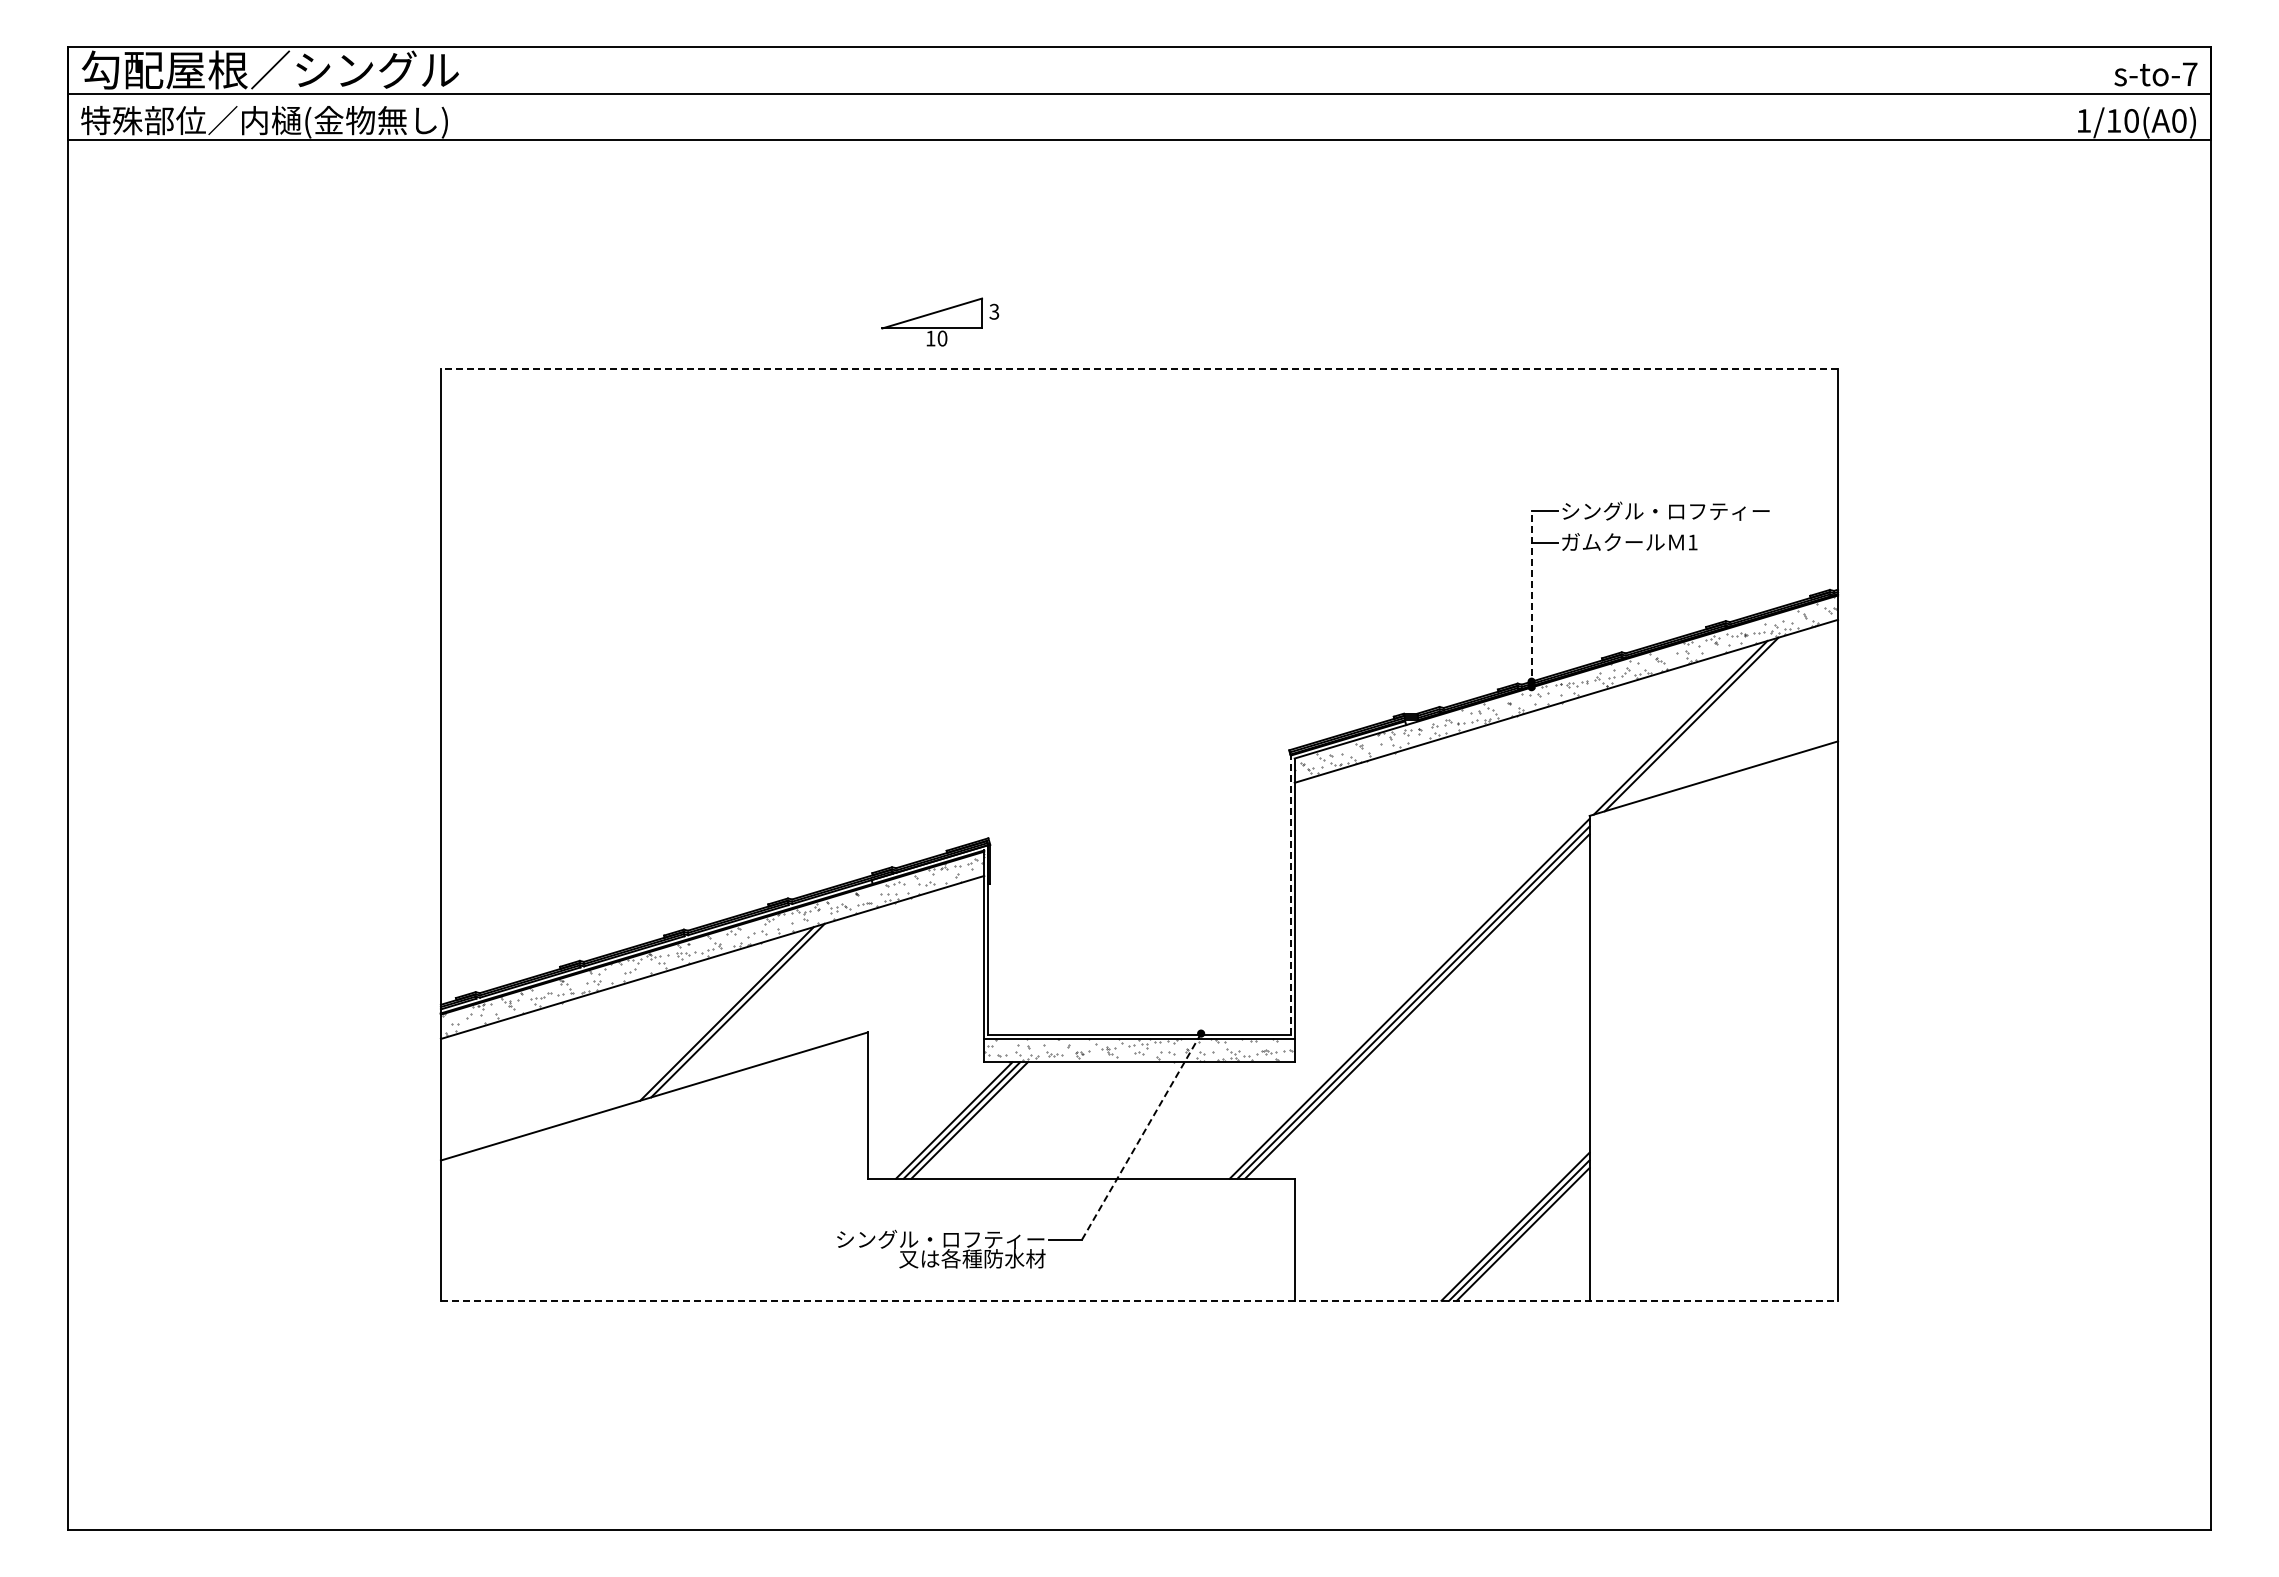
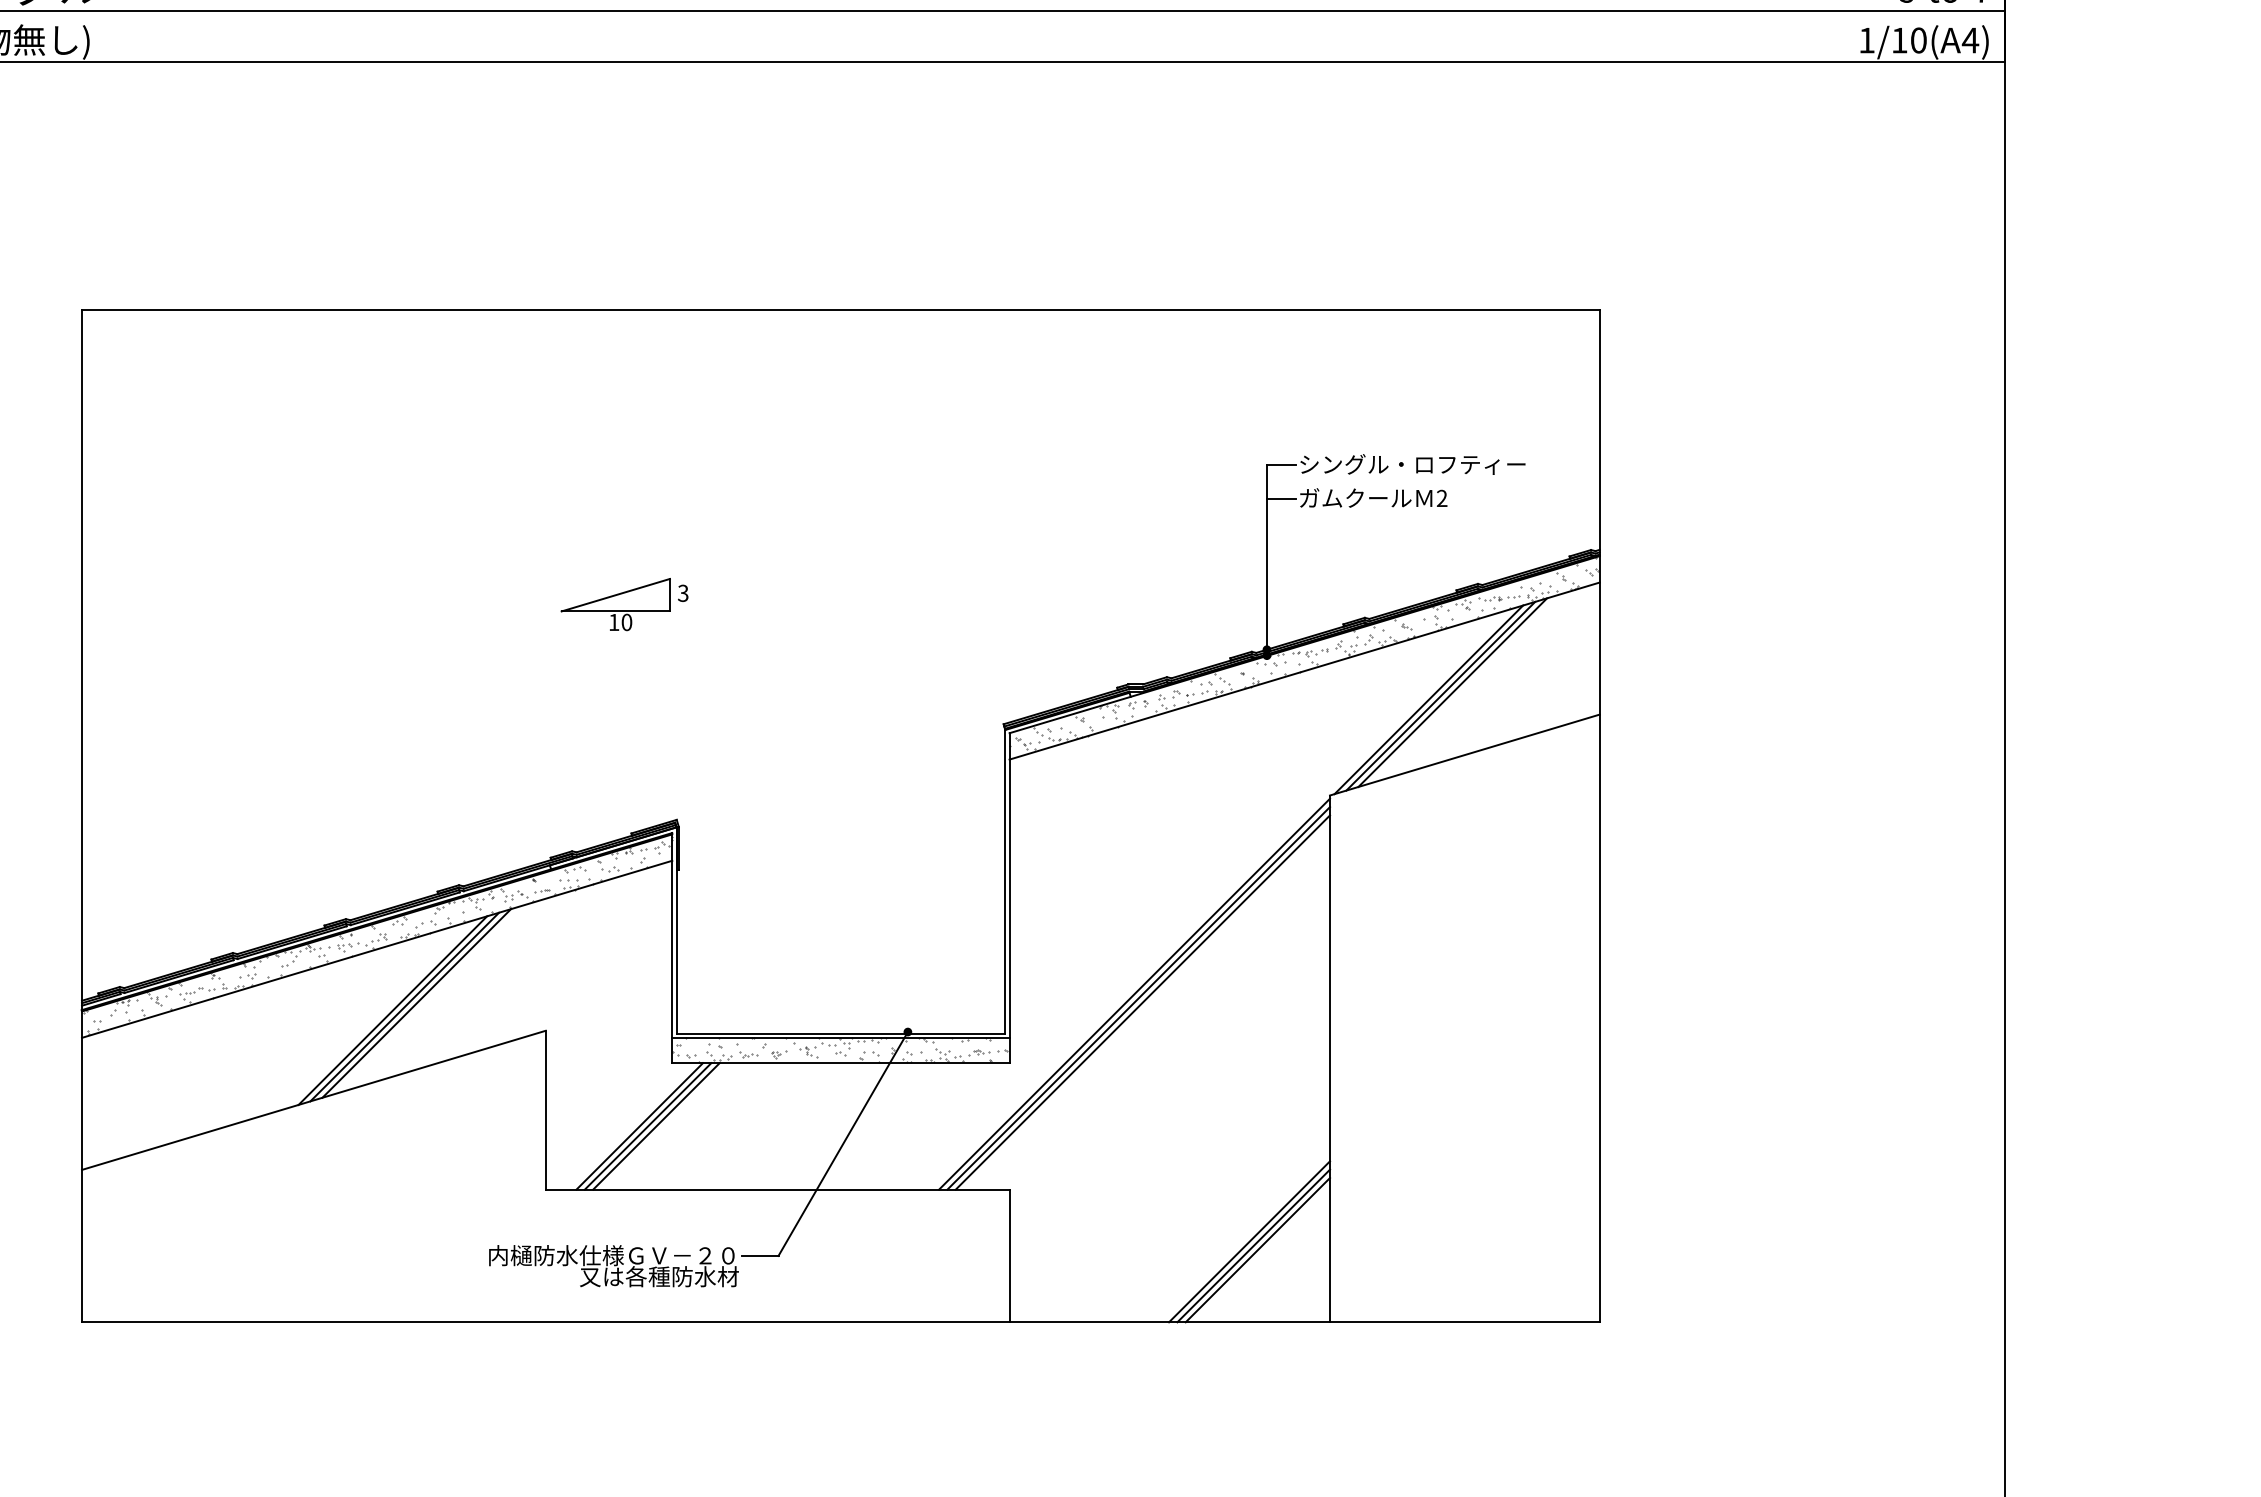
text: (2179, 120) -> (1970, 40), 1/10(A0) -> 1/10(A4)
part: (940, 321) -> (624, 603), moved
line: (1139, 369) -> (840, 310), dashed -> solid
text: (1692, 542) -> (1441, 498), 1 -> 2
line: (1531, 599) -> (1266, 560), dashed -> solid
line: (1702, 721) -> (1452, 692), added
line: (1290, 895) -> (1004, 881), dashed -> solid
line: (748, 1007) -> (416, 1003), added
line: (1141, 1137) -> (843, 1144), dashed -> solid
text: (929, 1239) -> (612, 1255), シングル・ロフティー -> 内樋防水仕様ＧＶ－２０
line: (1139, 1300) -> (840, 1321), dashed -> solid

